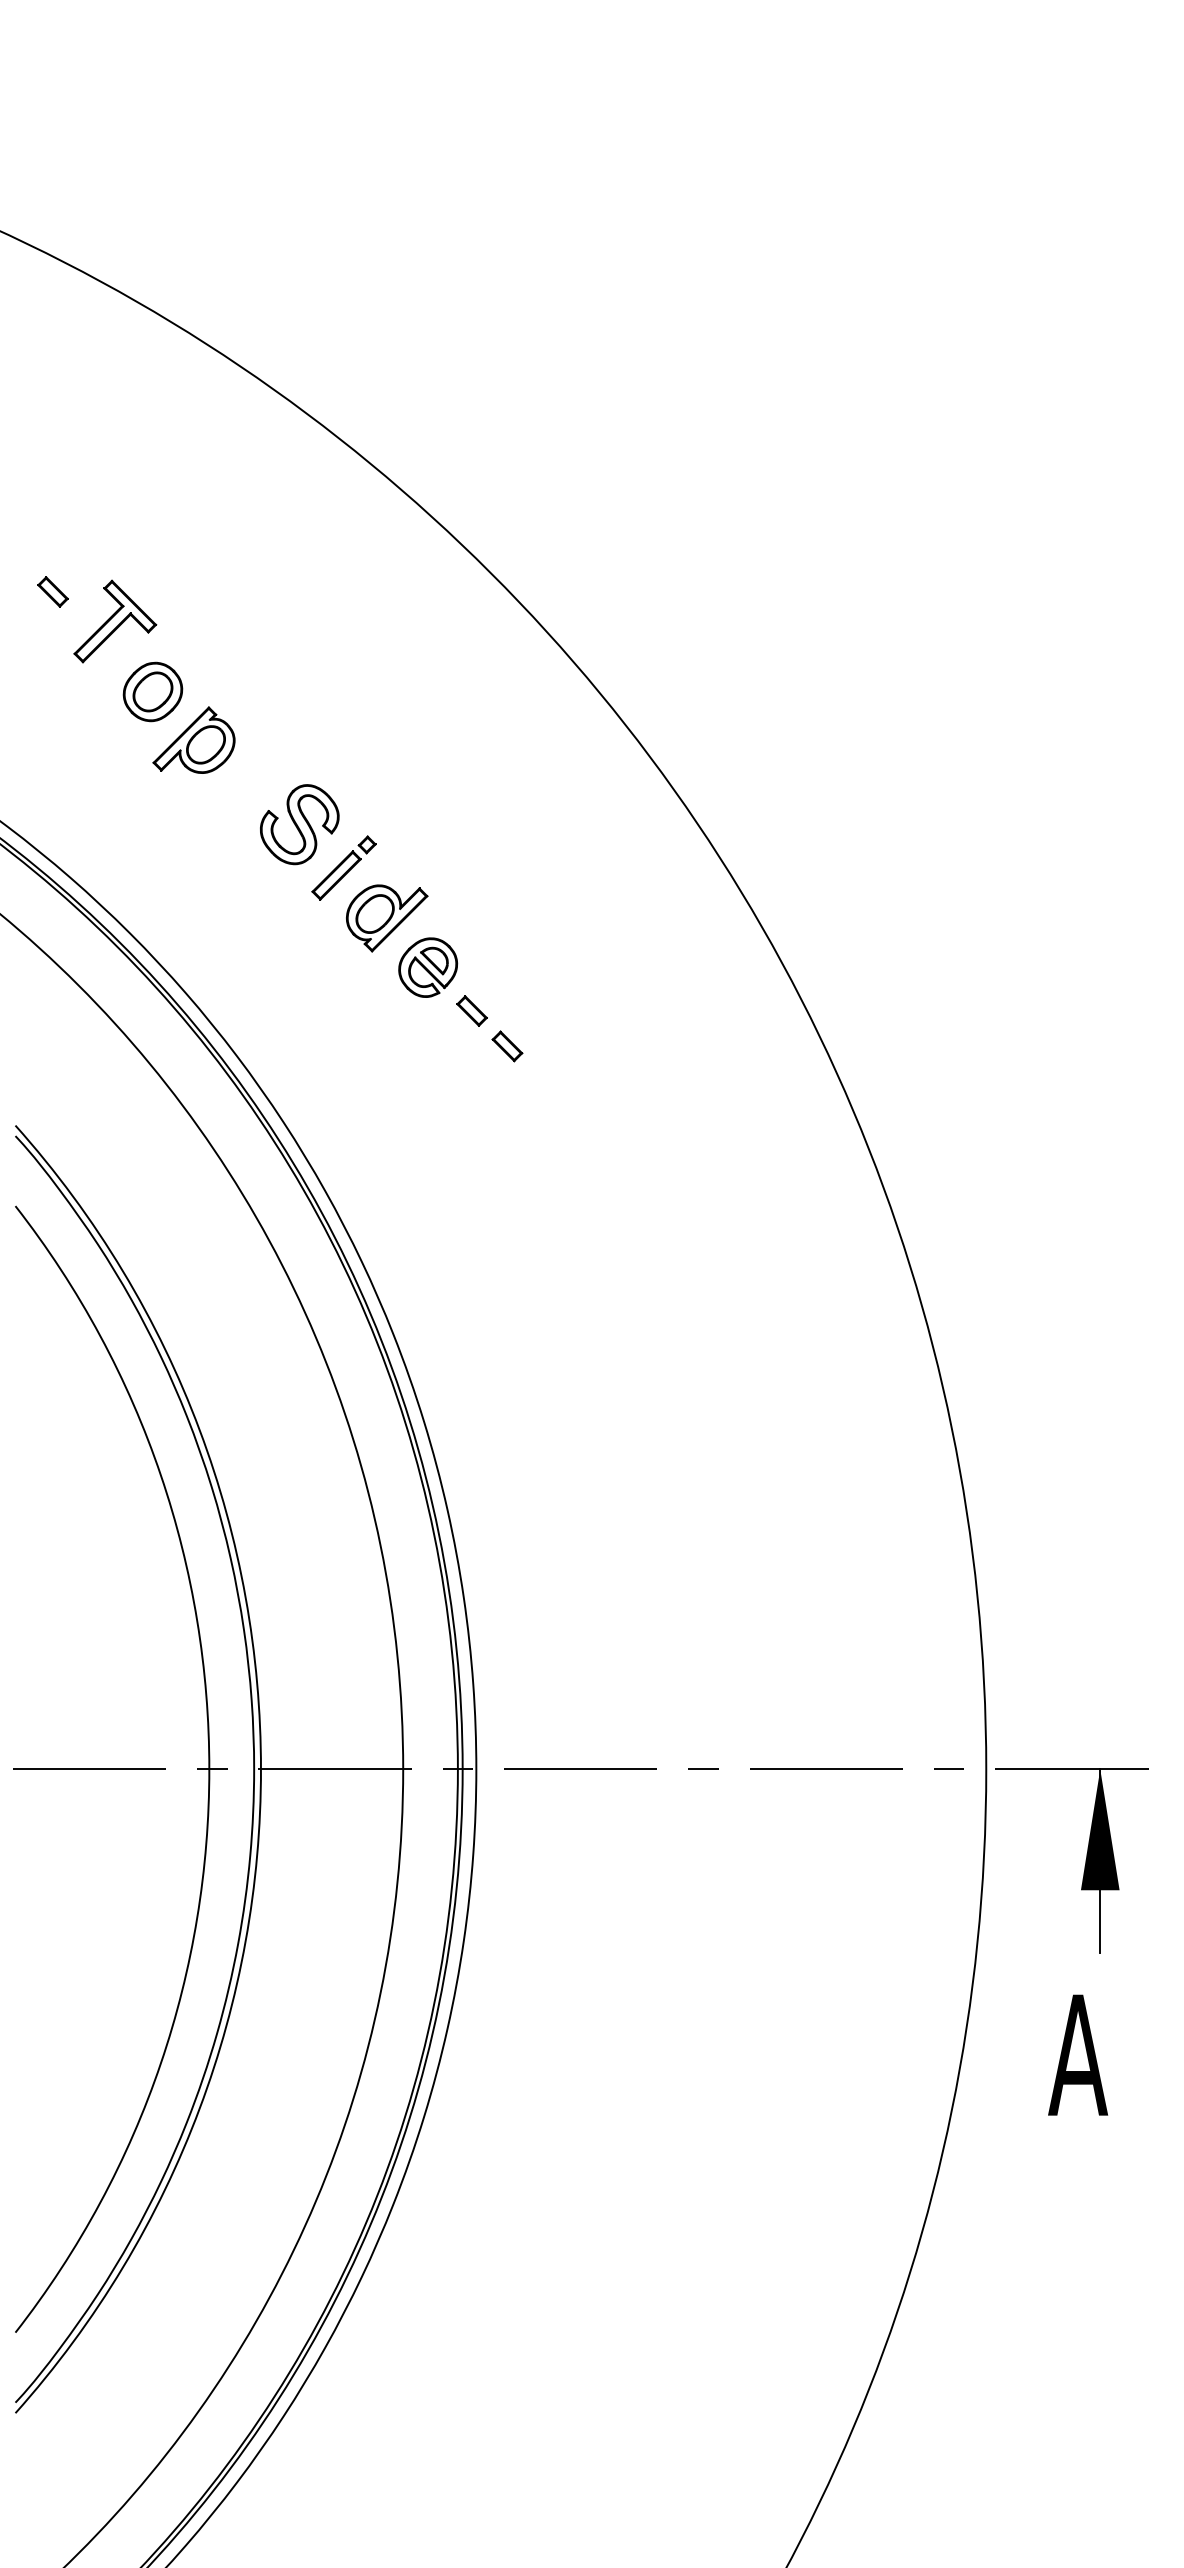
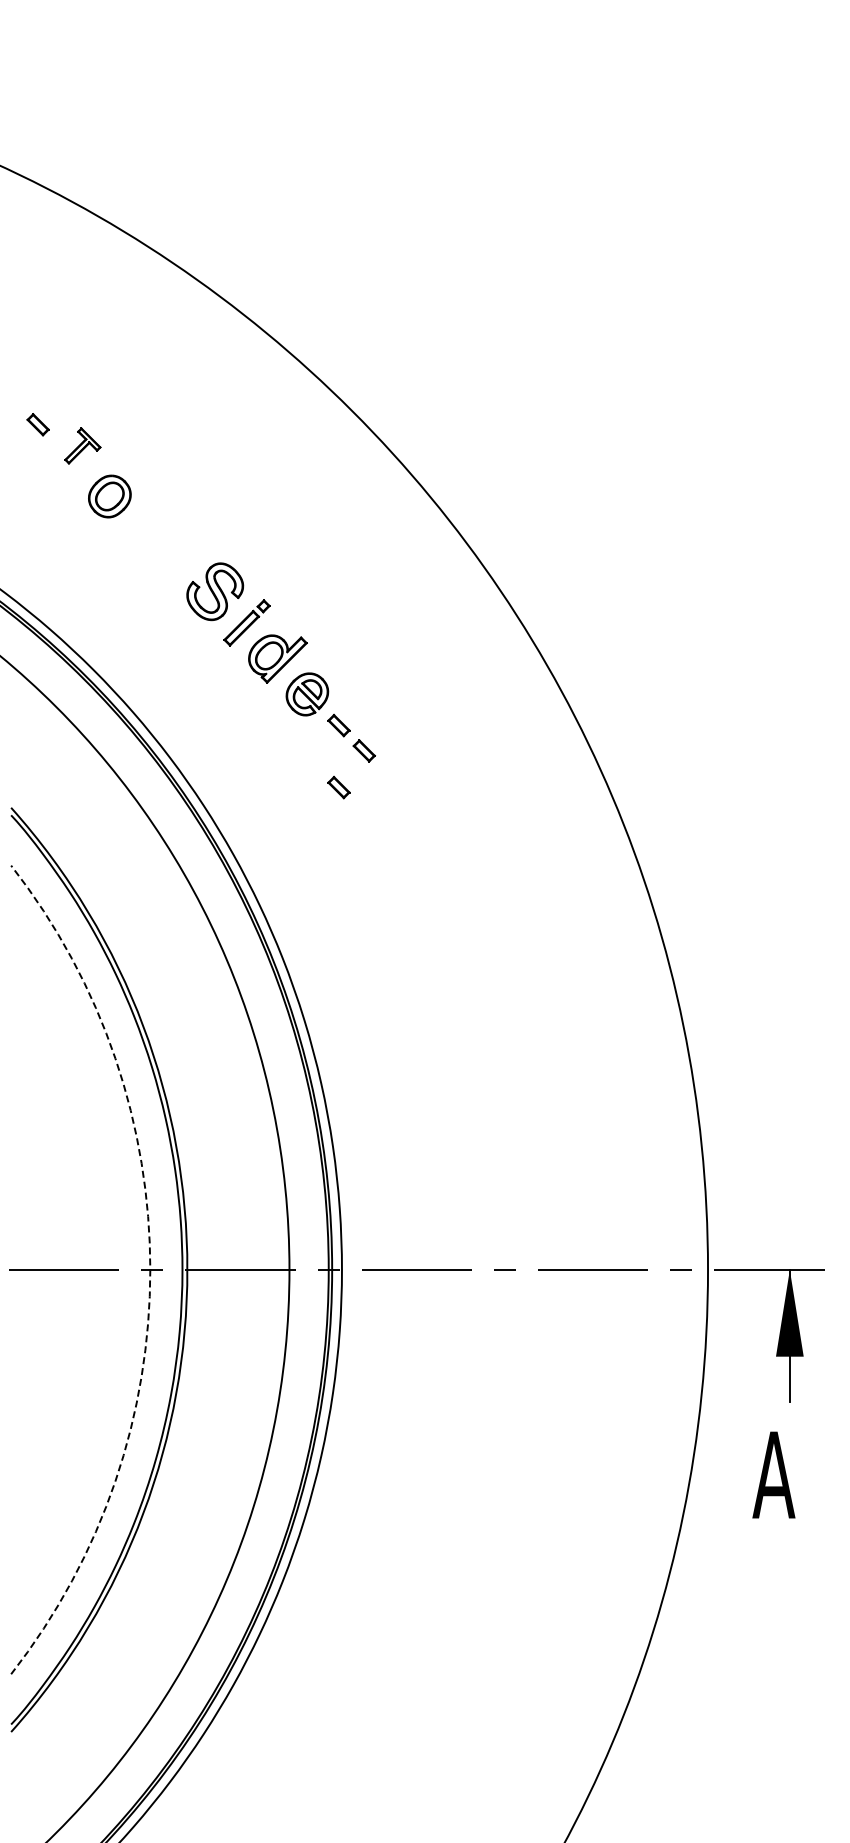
part: (114, 620) -> (82, 445), size x0.6
part: (194, 739) -> (139, 530), removed
part: (471, 1097) -> (338, 787), added
arc: (209, 1768) -> (150, 1269), solid -> dashed

